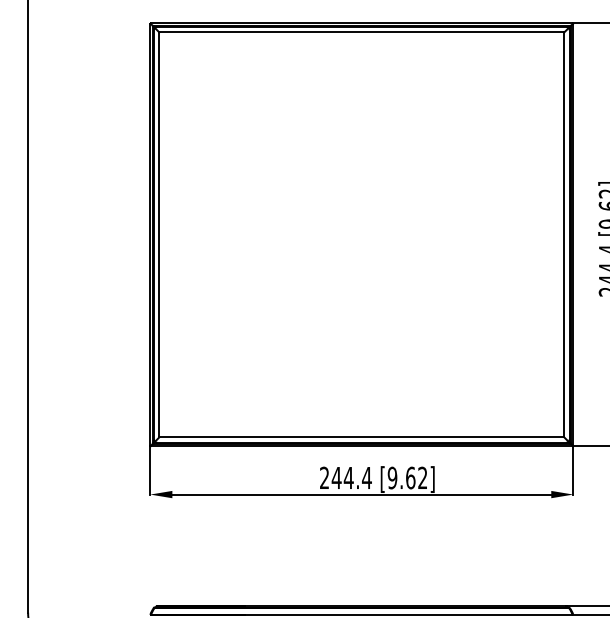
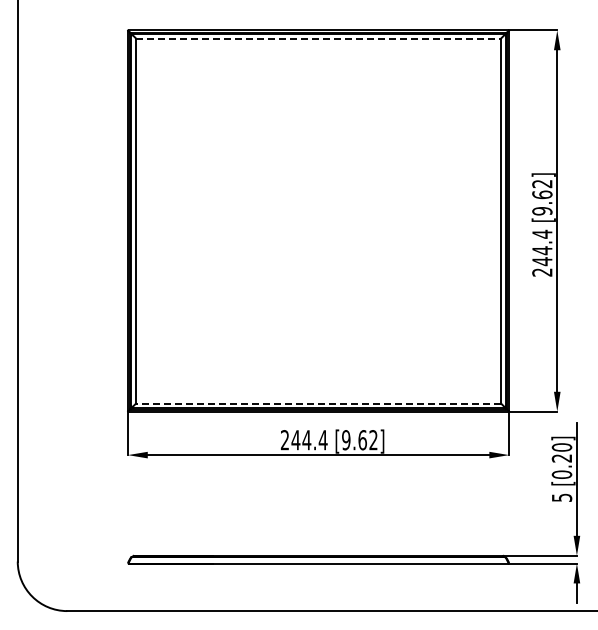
line: (361, 32) -> (318, 38), solid -> dashed
line: (361, 437) -> (318, 403), solid -> dashed

